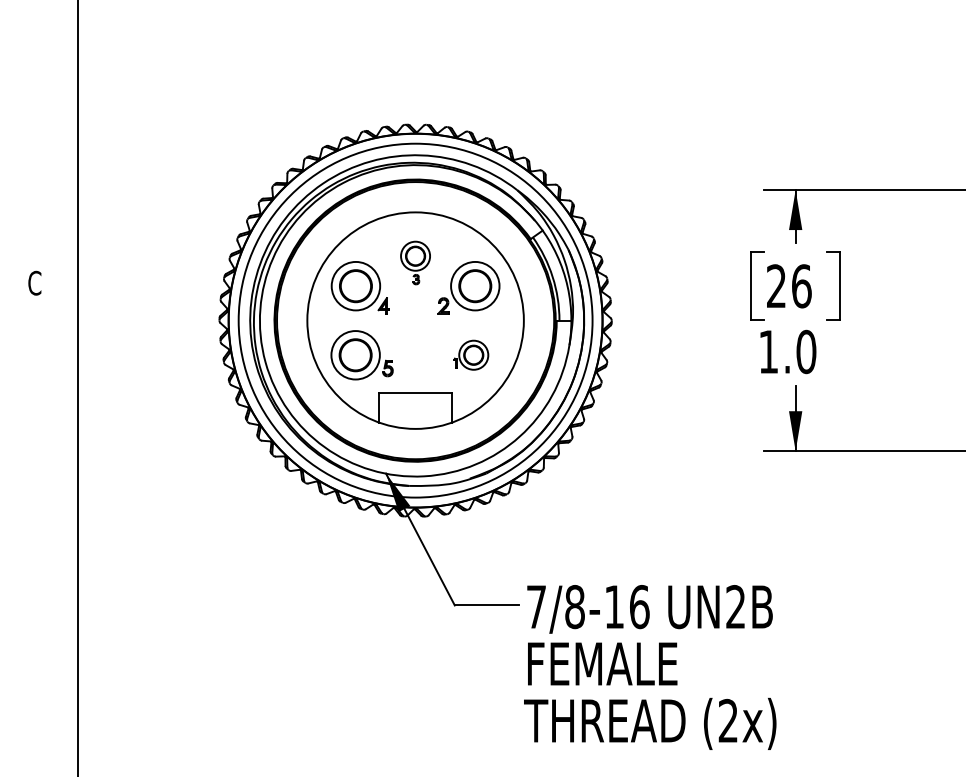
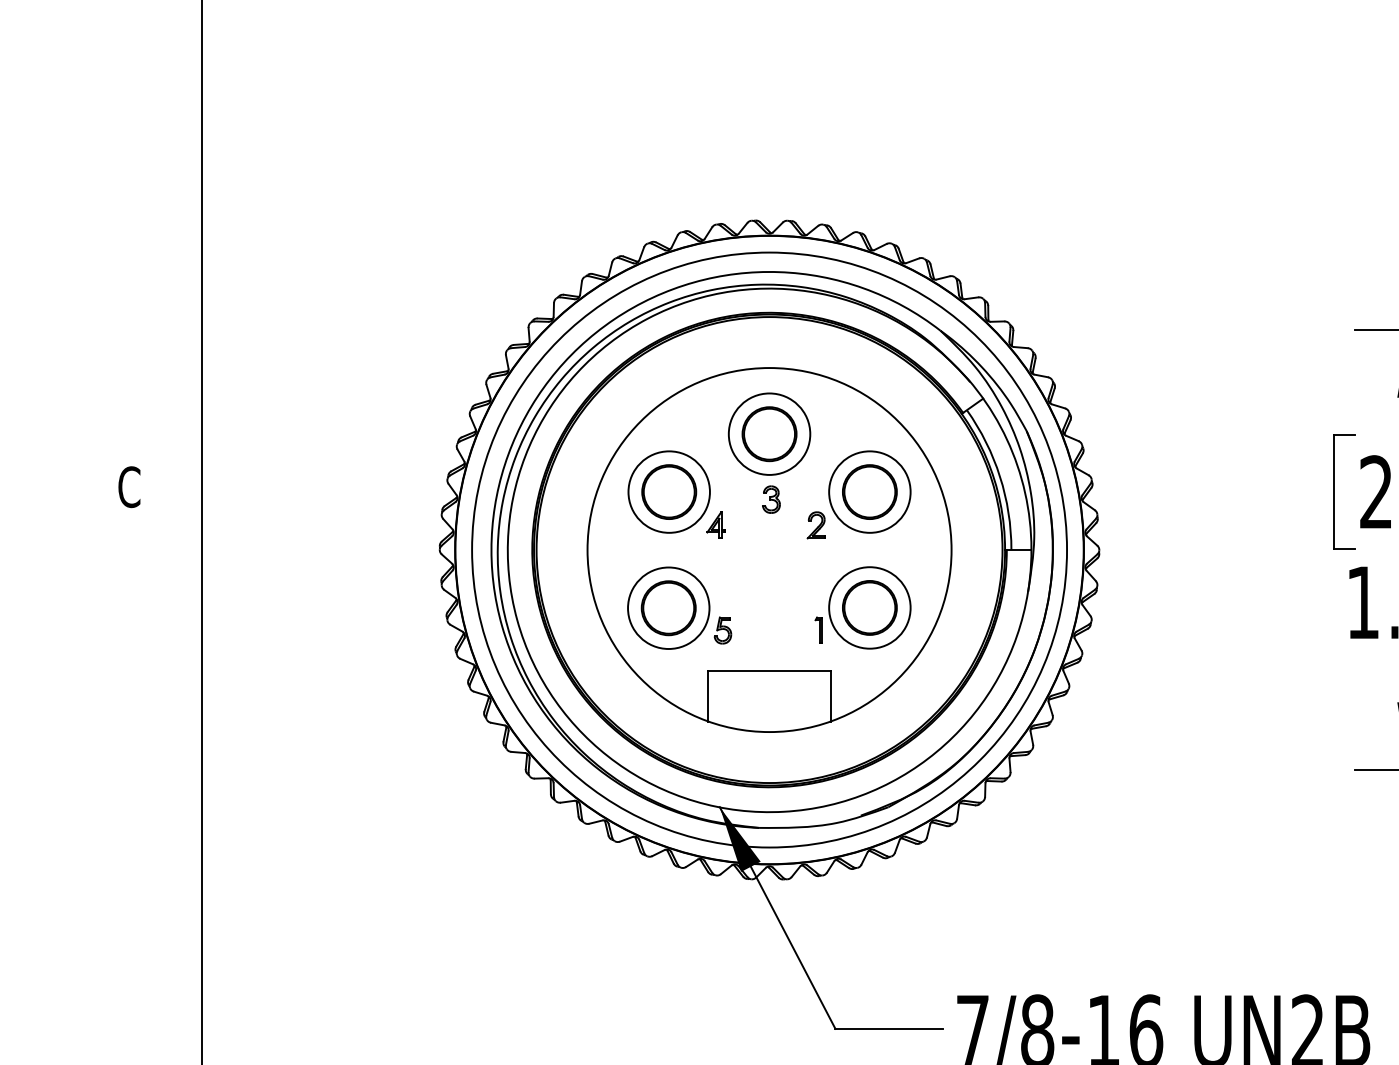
part: (415, 262) -> (769, 452), size x1.67
part: (471, 355) -> (863, 608), size x1.67

